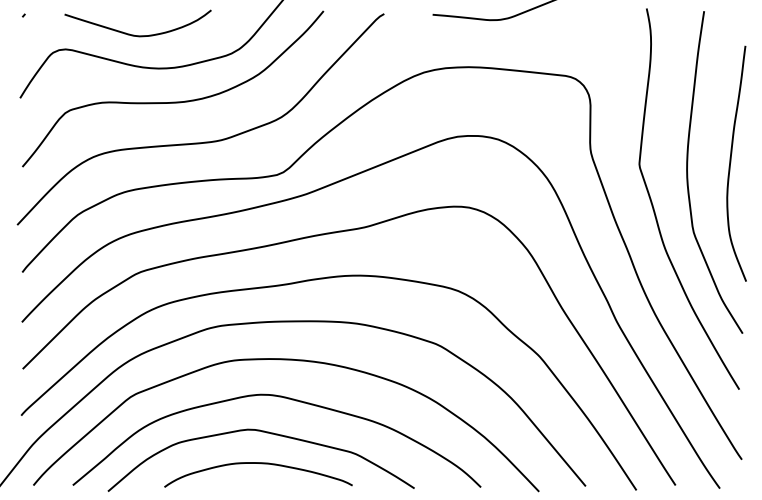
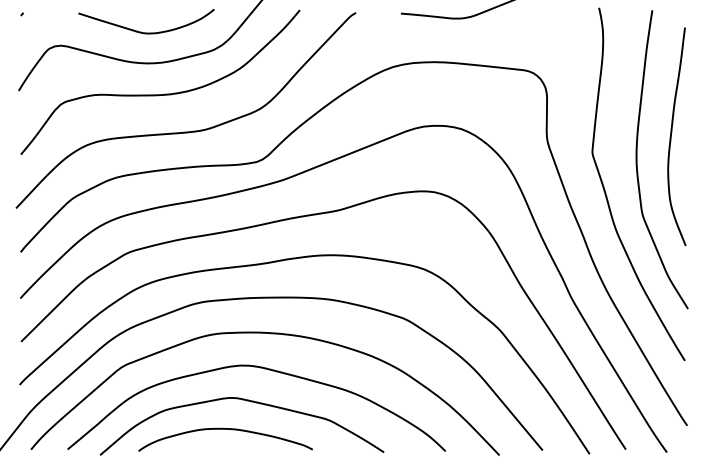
curve: (134, 34) -> (143, 31), moved
curve: (731, 162) -> (672, 135), moved
curve: (261, 464) -> (228, 430), moved

